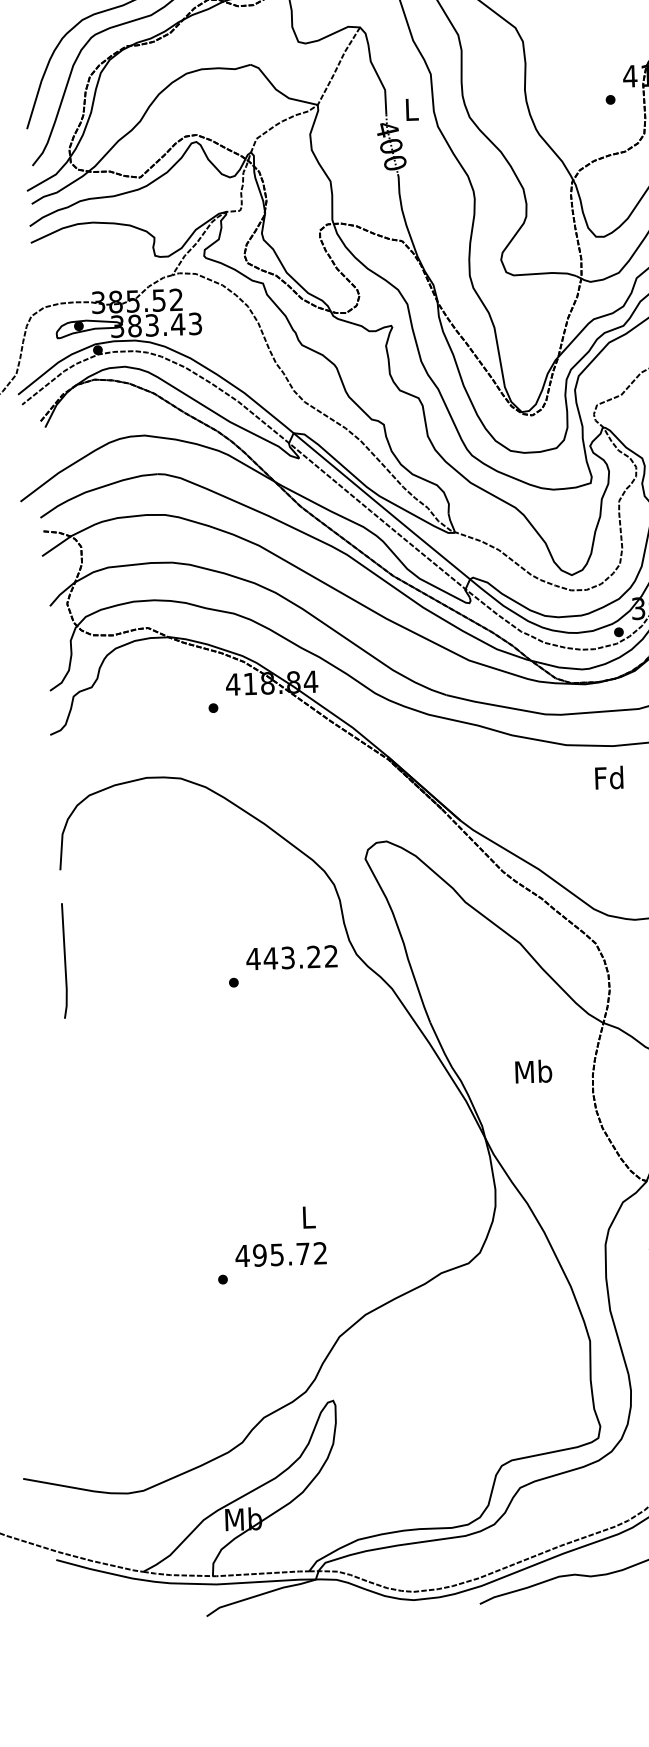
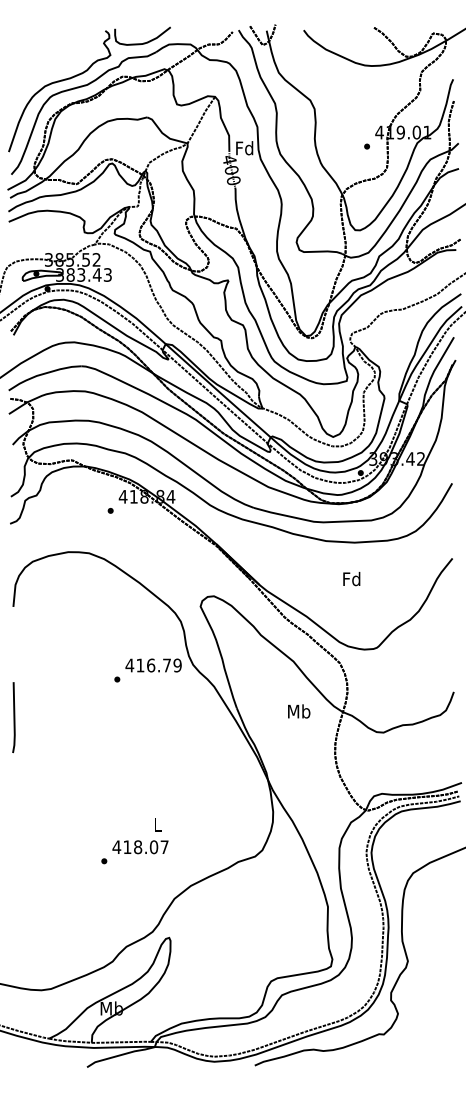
text: (410, 109) -> (244, 148), L -> Fd
text: (608, 778) -> (351, 579), moved
text: (300, 957) -> (158, 665), 443.22 -> 416.79
line: (63, 960) -> (13, 717), moved
text: (534, 1071) -> (299, 711), moved
text: (289, 1254) -> (145, 847), 495.72 -> 418.07

